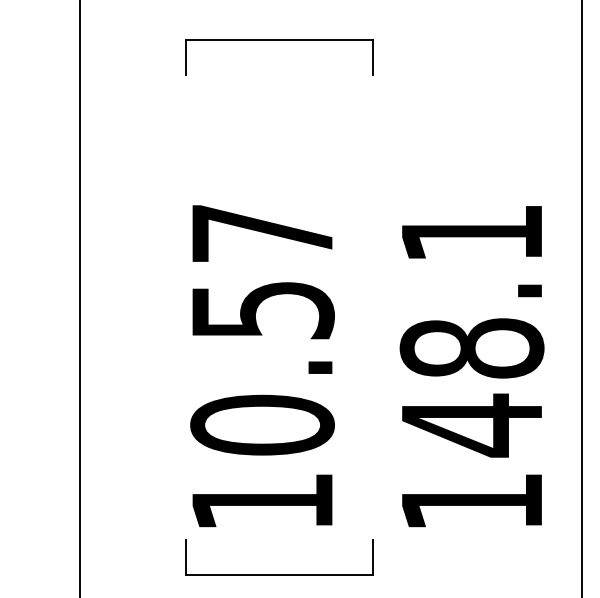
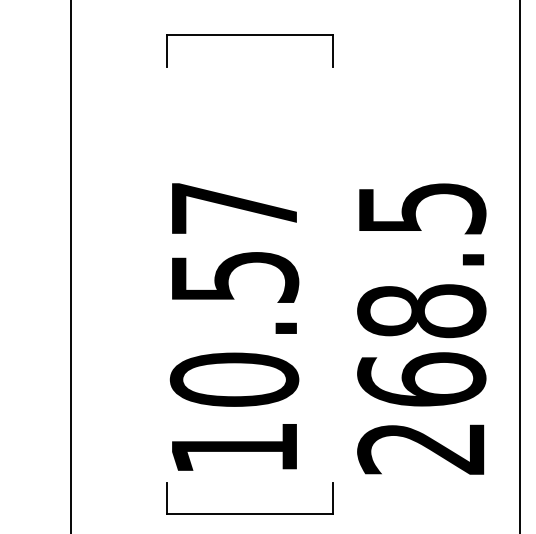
text: (471, 367) -> (421, 328), 148.1 -> 268.5

